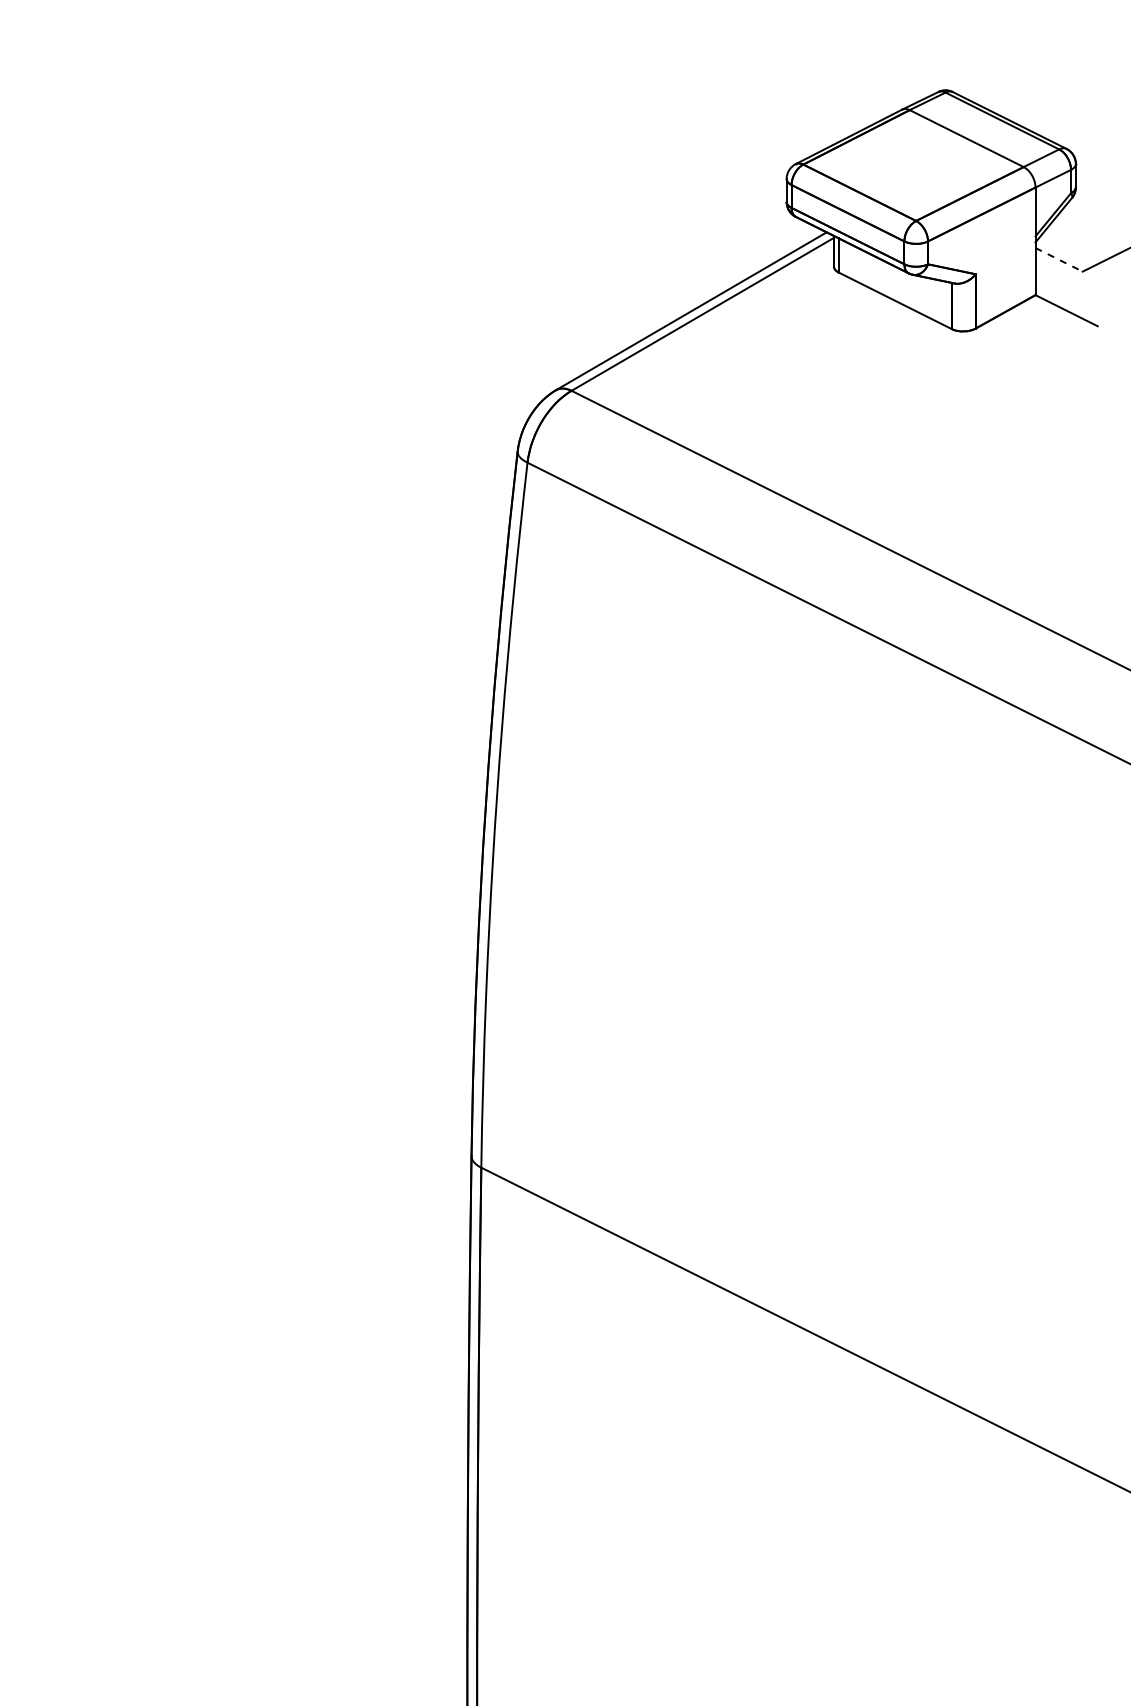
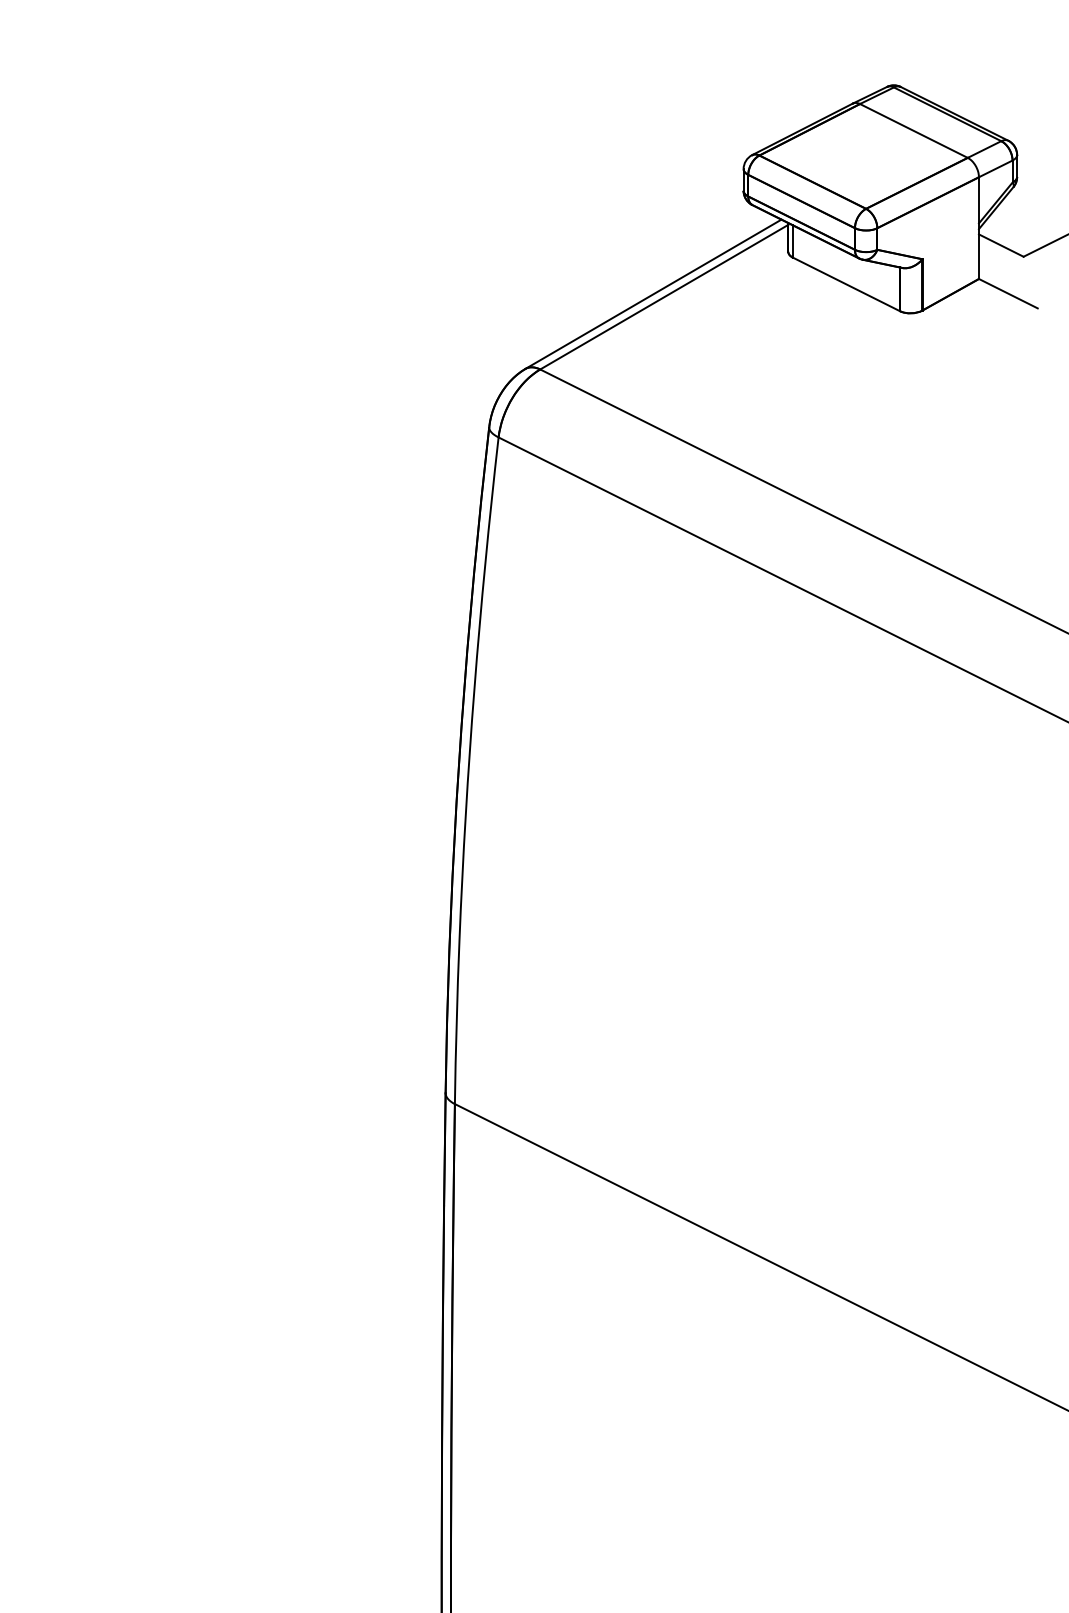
line: (1059, 260) -> (1001, 246), dashed -> solid

